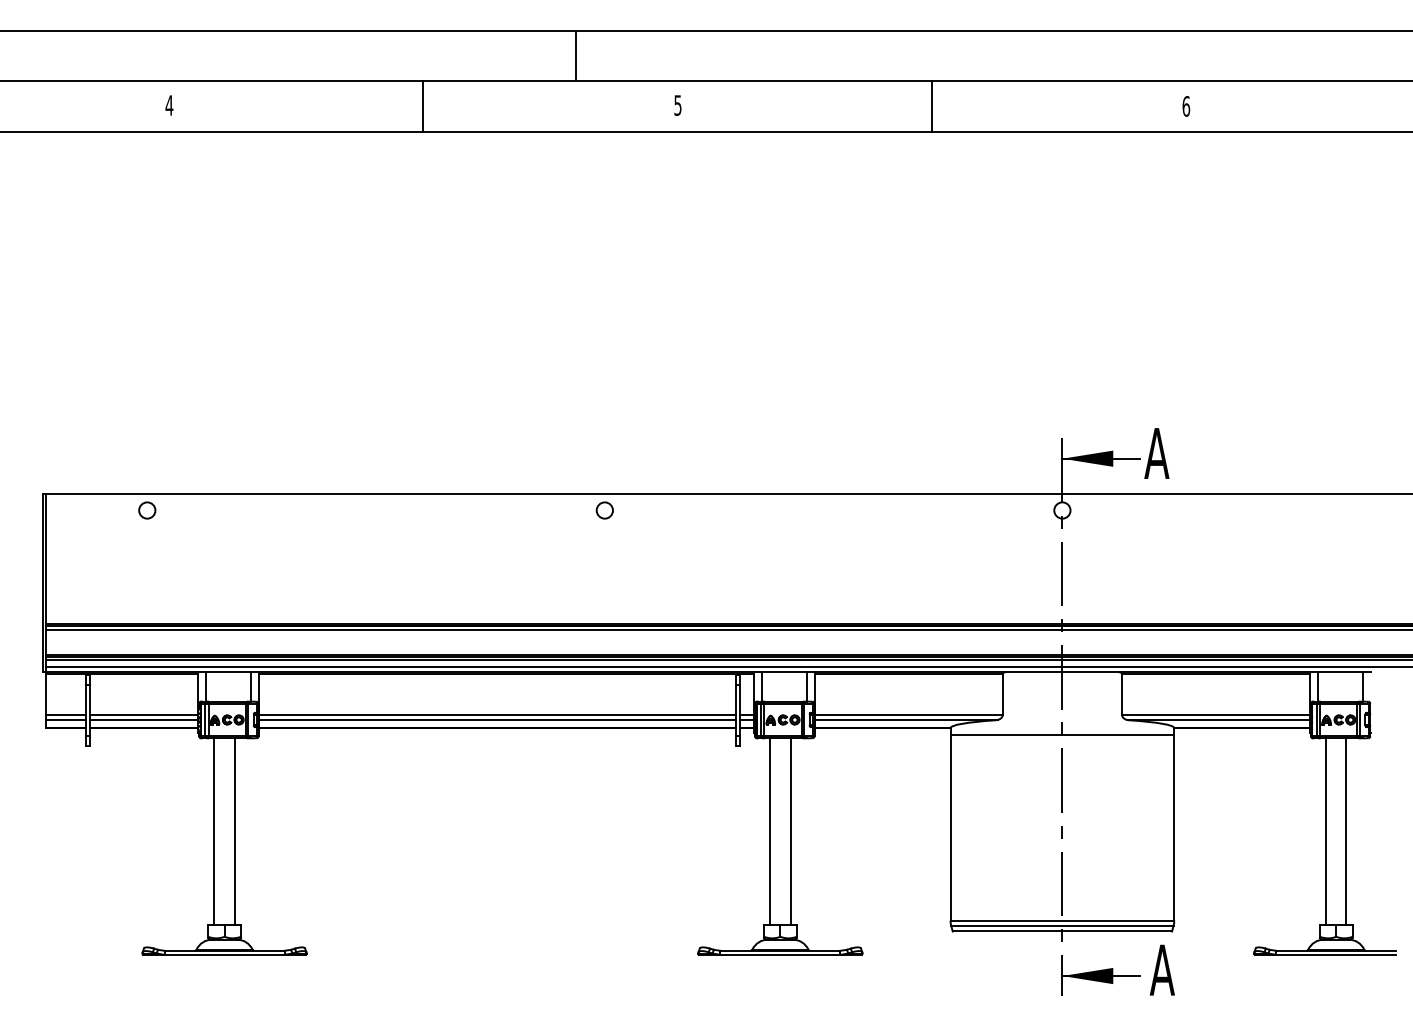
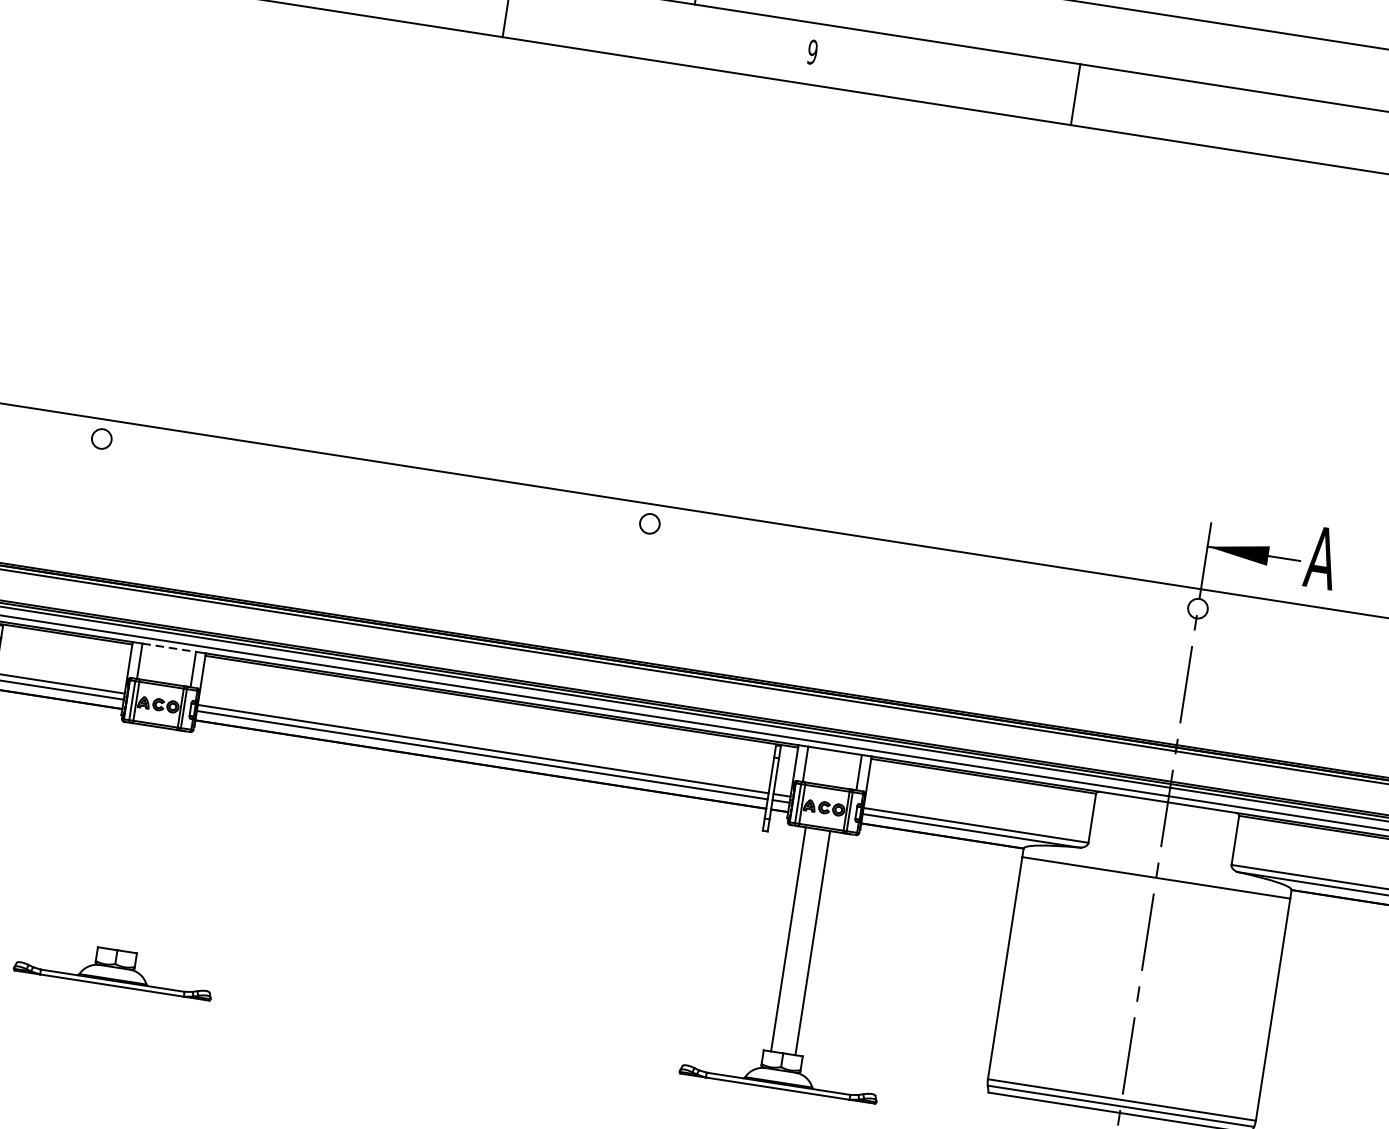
text: (677, 105) -> (812, 52), 5 -> 9
line: (931, 106) -> (1075, 94), moved
line: (229, 672) -> (170, 648), solid -> dashed
line: (214, 831) -> (122, 835), removed
line: (234, 831) -> (146, 839), removed

